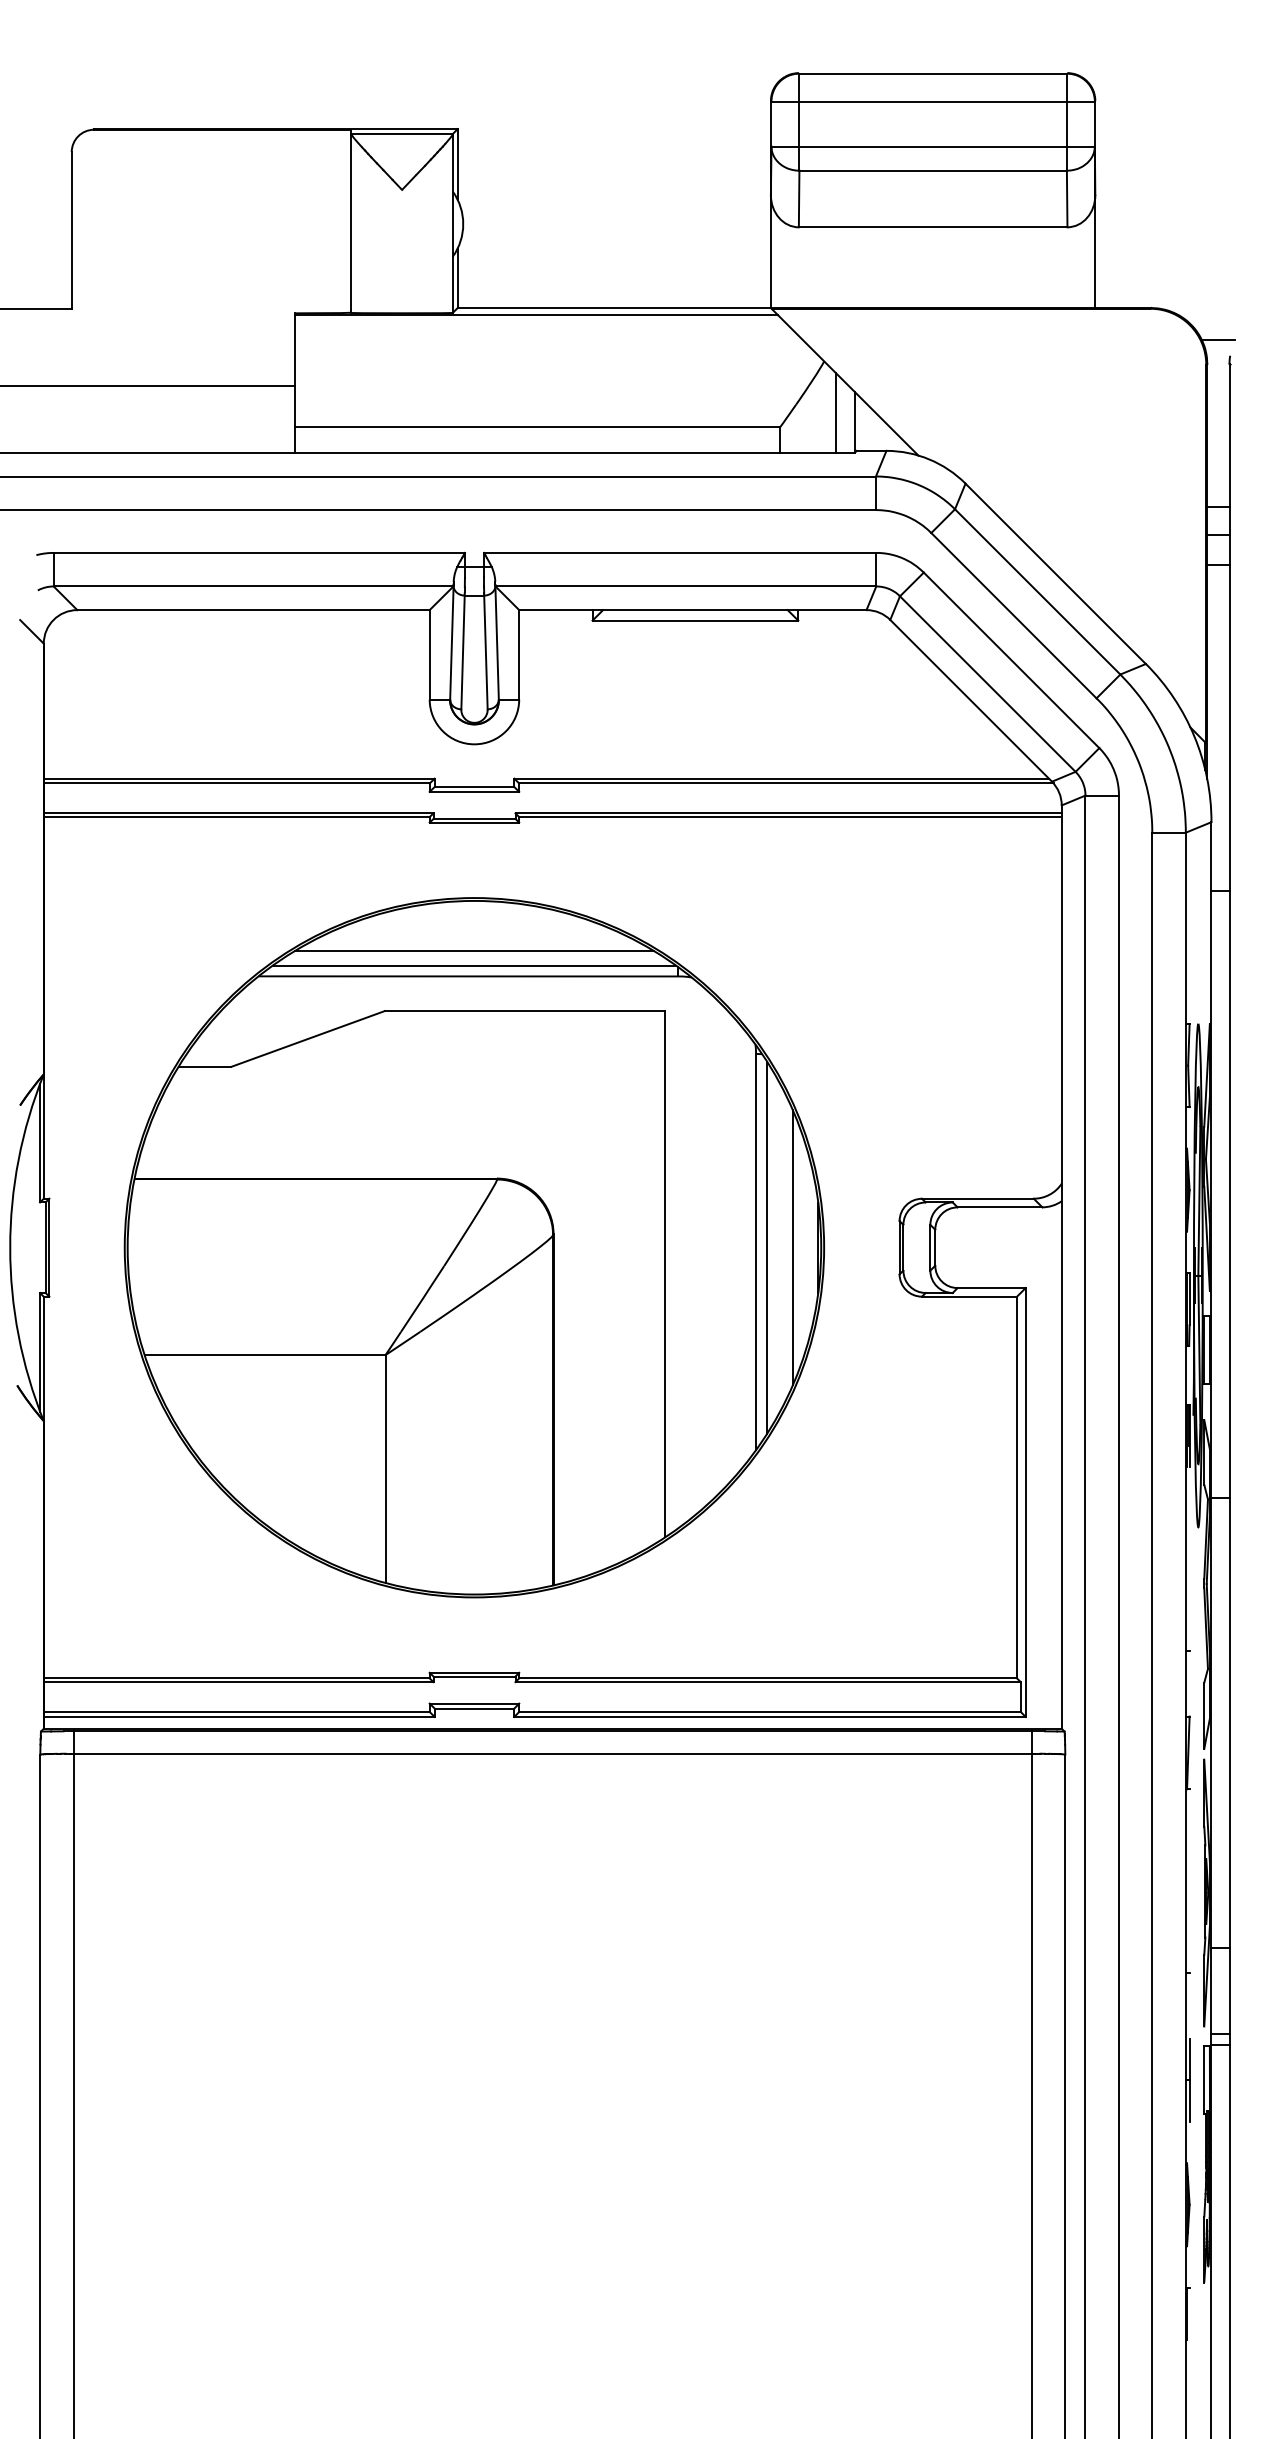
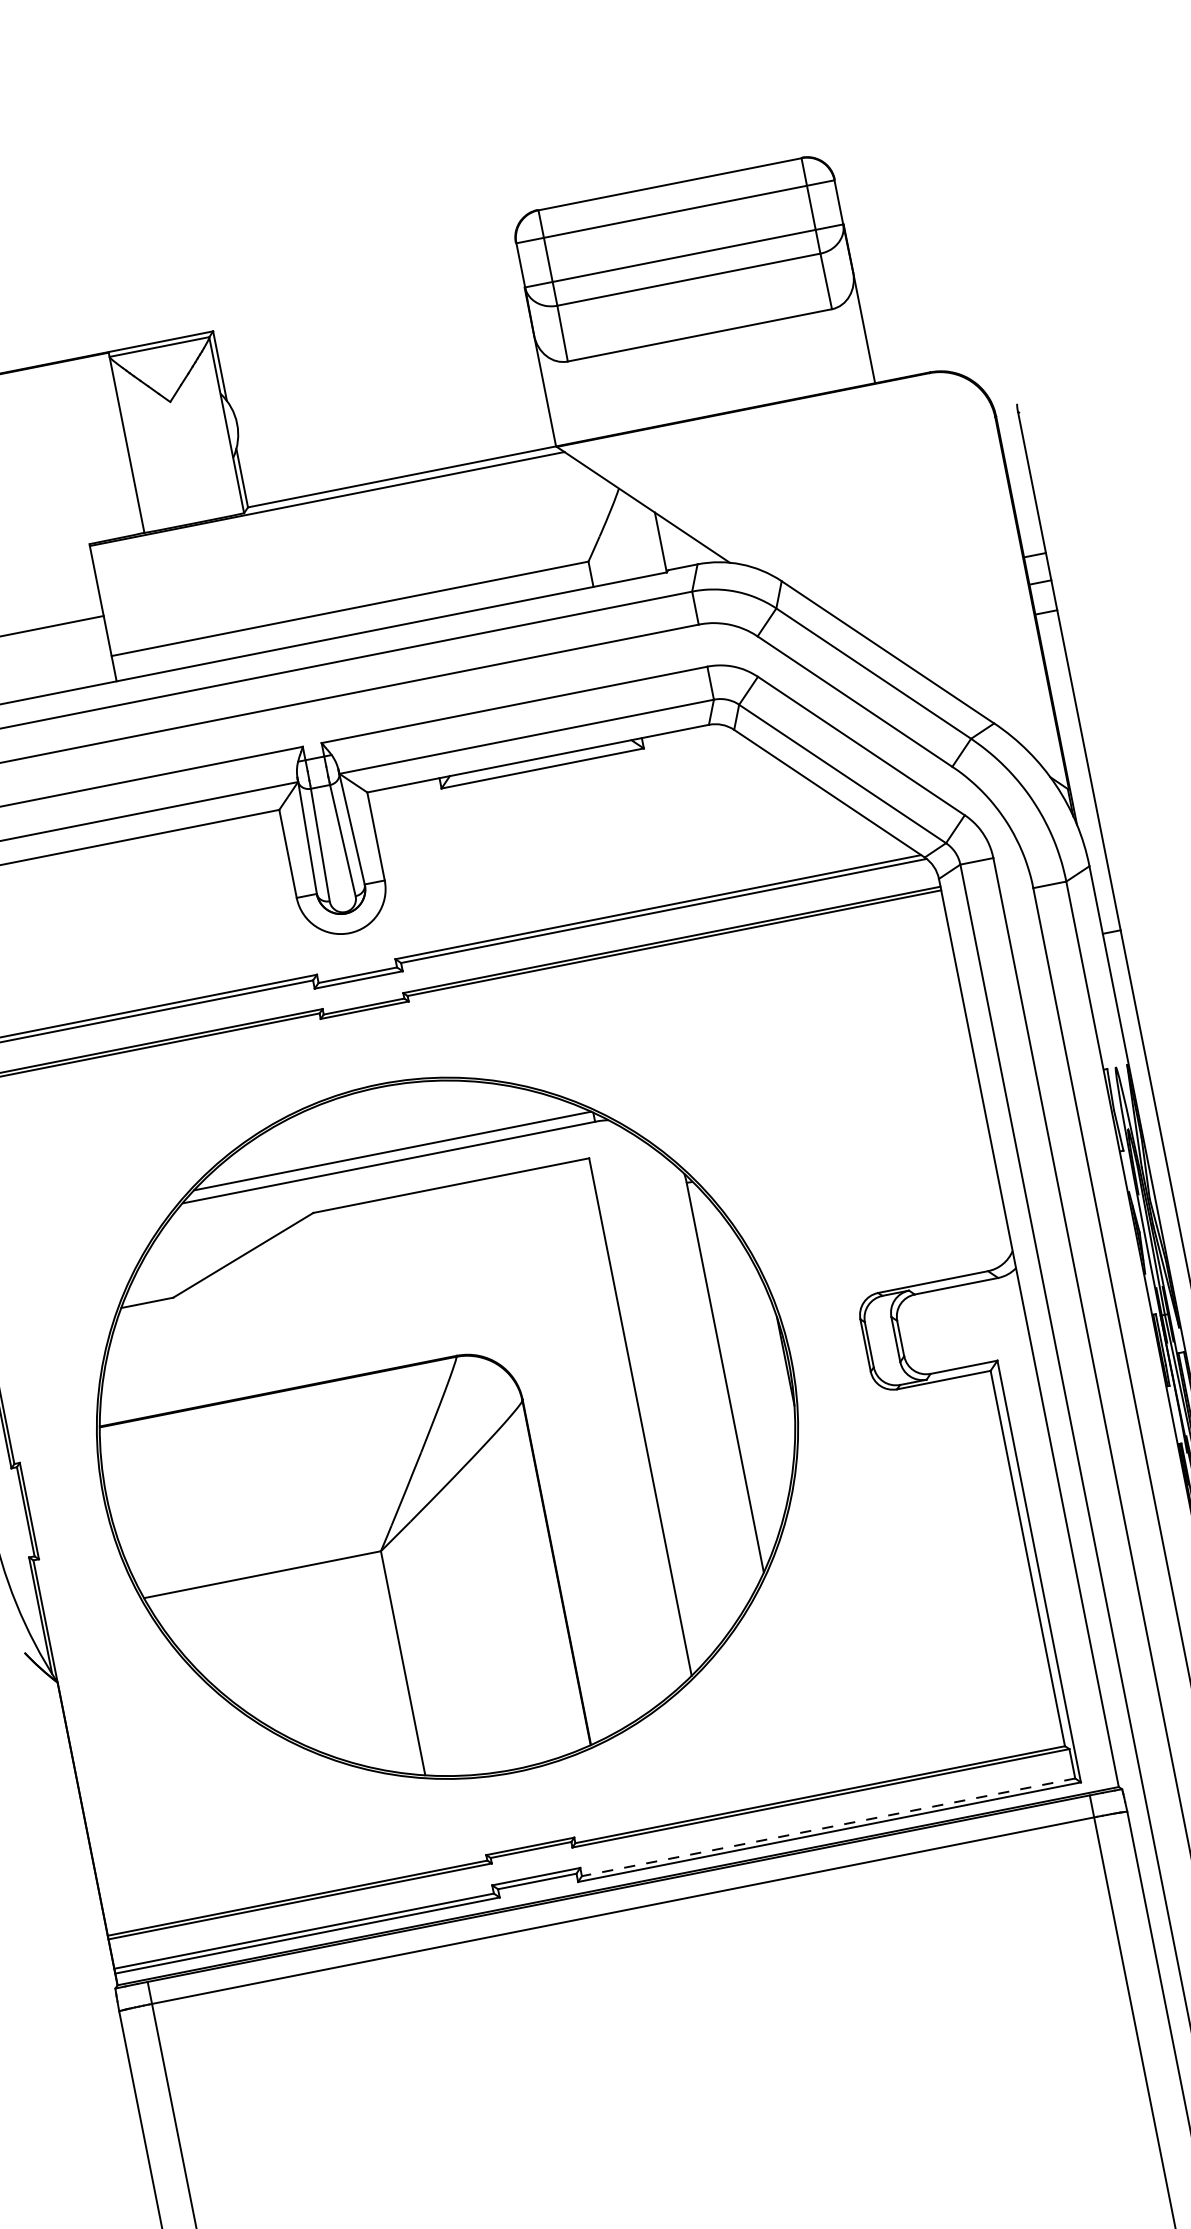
line: (1218, 339) -> (1002, 390), removed
line: (836, 412) -> (640, 536), removed
line: (474, 951) -> (389, 1136), removed
line: (767, 1247) -> (735, 1371), removed
line: (792, 1247) -> (760, 1366), removed
line: (770, 1711) -> (828, 1826), solid -> dashed

